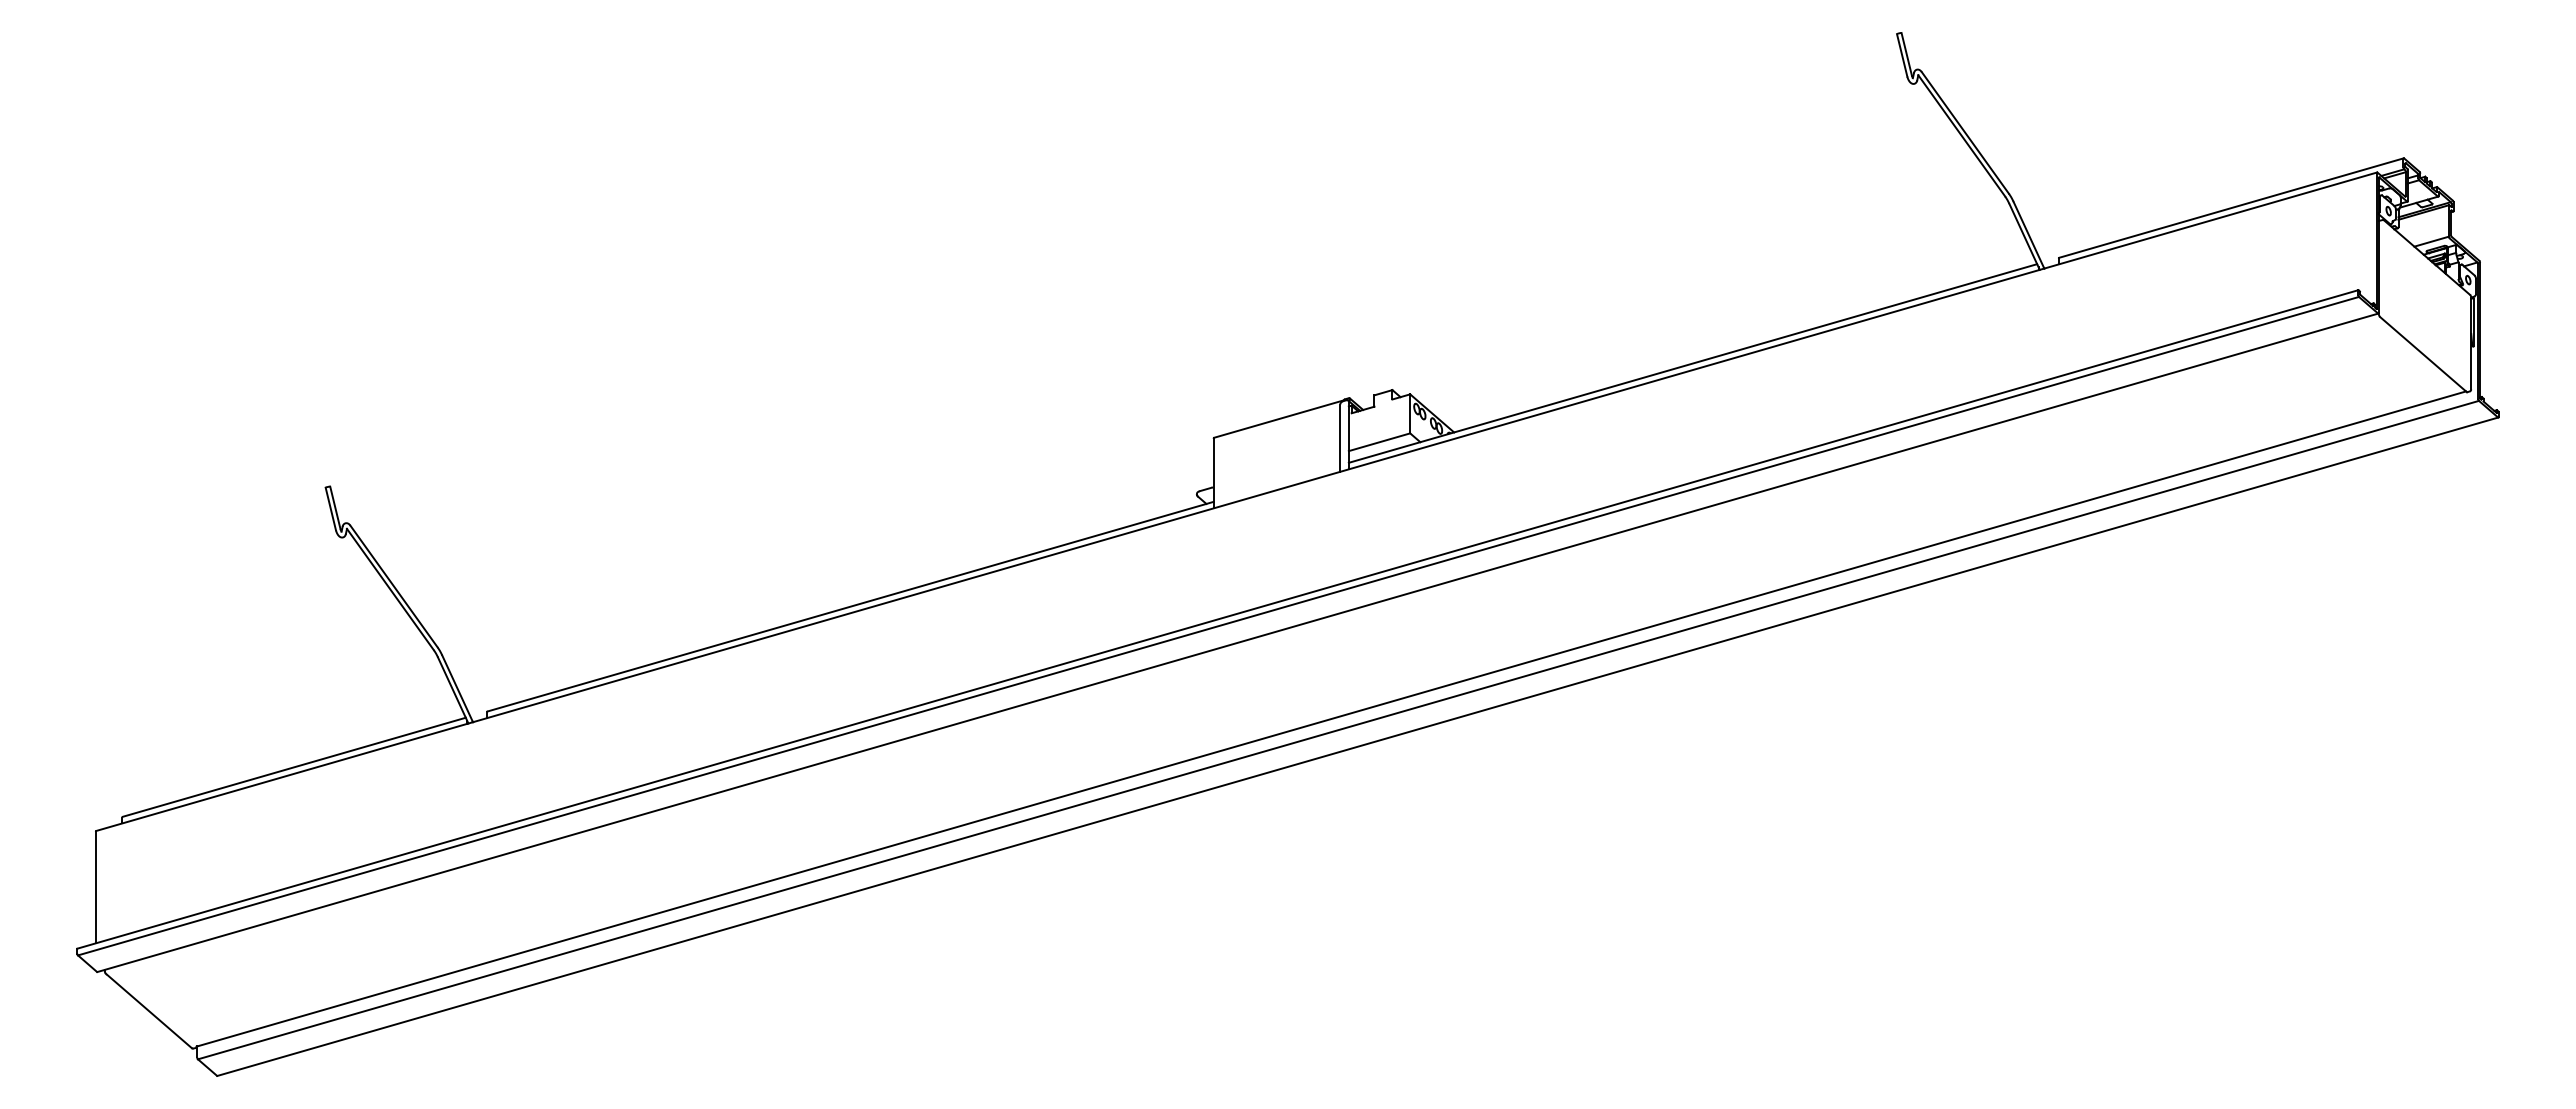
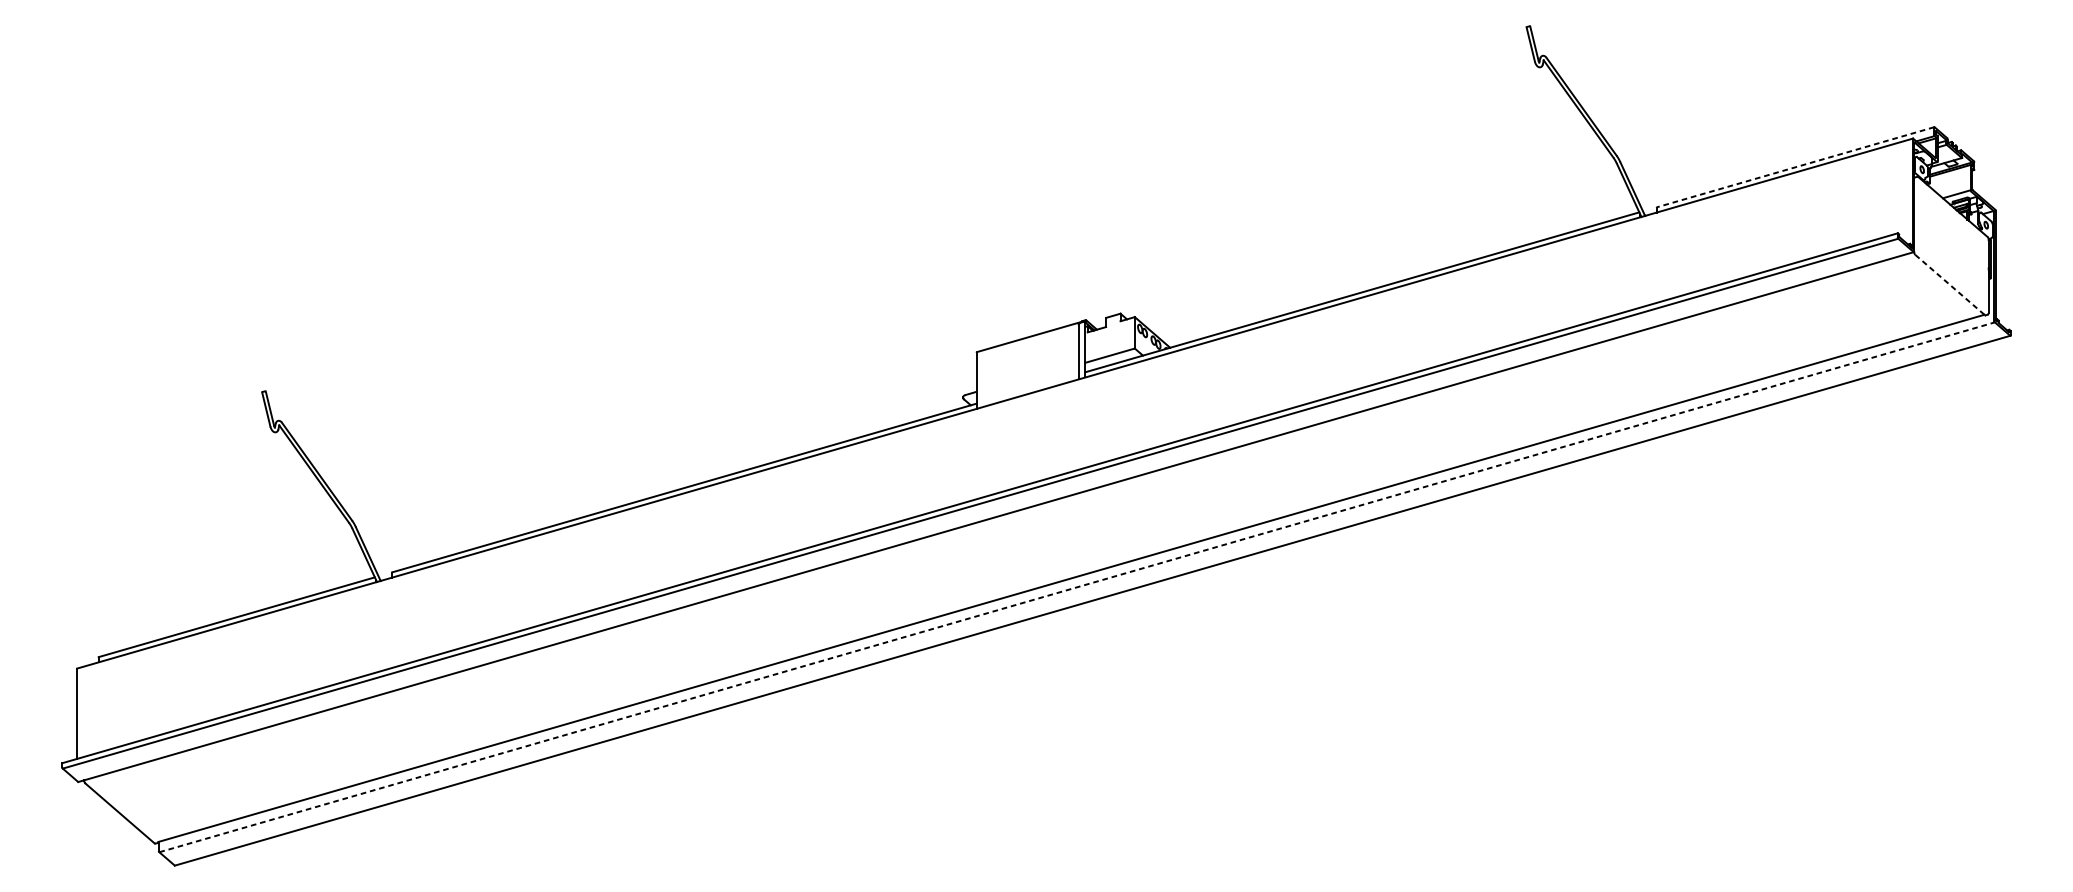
line: (2230, 208) -> (1794, 167), solid -> dashed
line: (2423, 354) -> (1950, 285), solid -> dashed
line: (1338, 729) -> (1077, 586), solid -> dashed

